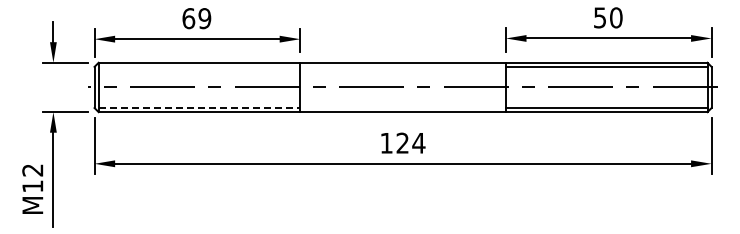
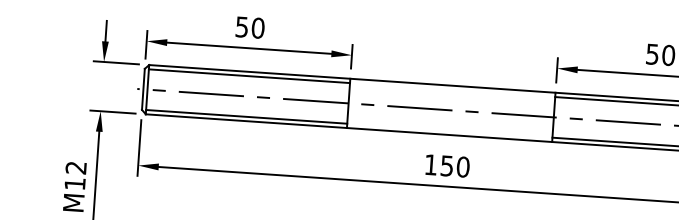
text: (196, 18) -> (249, 27), 69 -> 50
line: (199, 67) -> (249, 76), added
line: (199, 107) -> (246, 116), dashed -> solid
text: (410, 142) -> (454, 165), 124 -> 150

